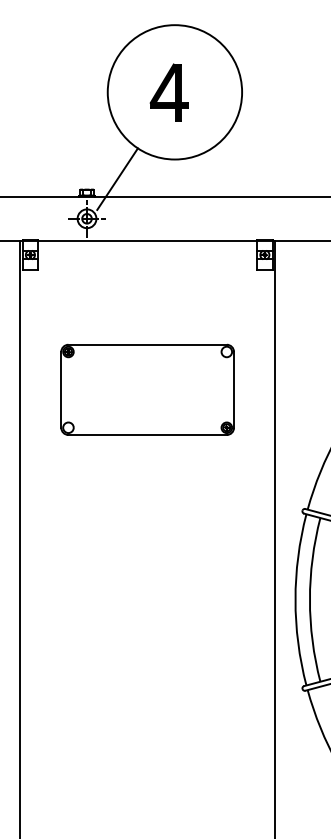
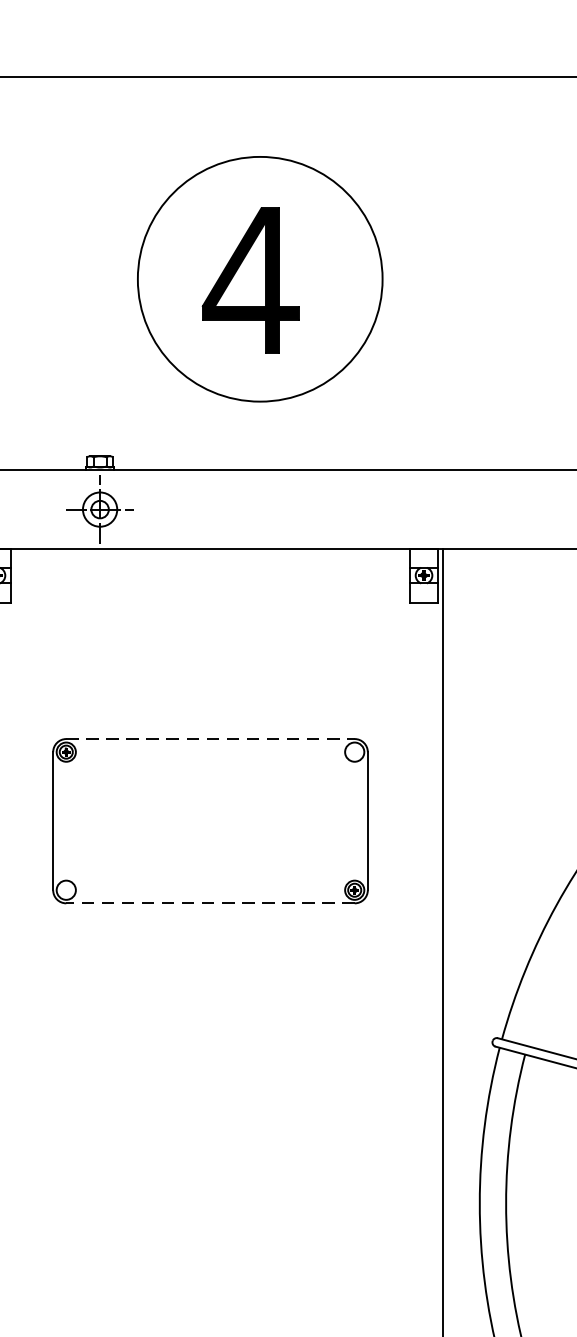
part: (168, 92) -> (248, 279), size x1.4
line: (117, 178) -> (155, 436), removed
line: (148, 344) -> (212, 738), solid -> dashed
line: (147, 434) -> (210, 902), solid -> dashed

